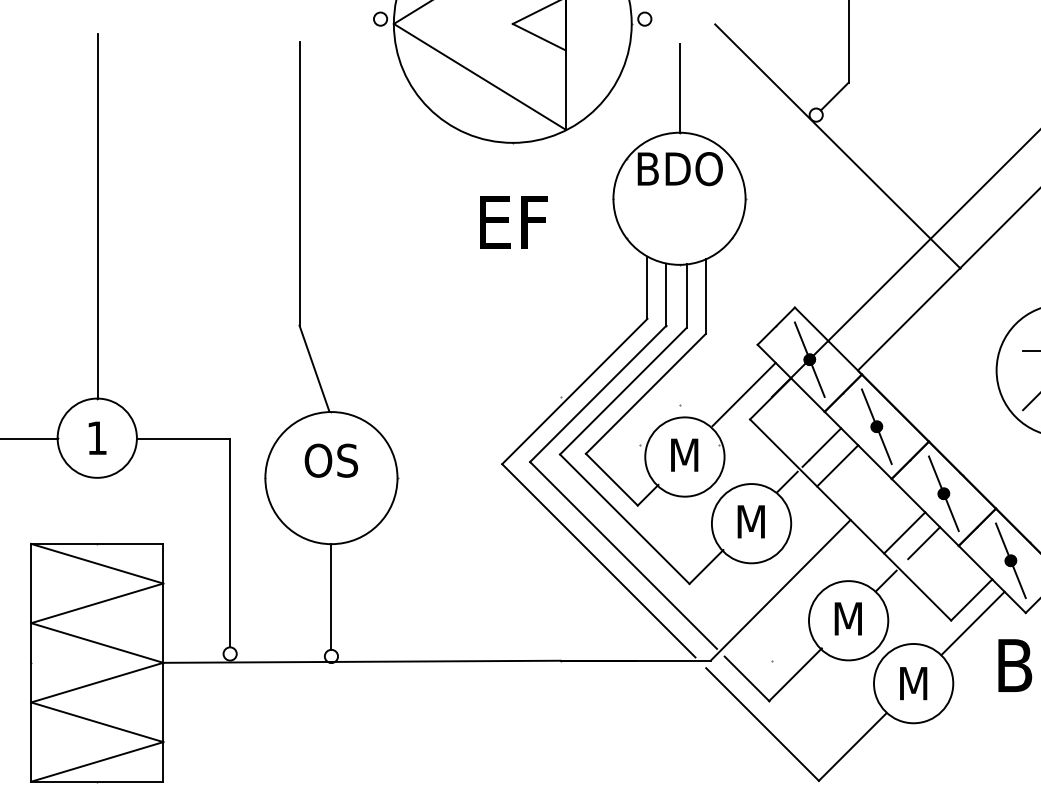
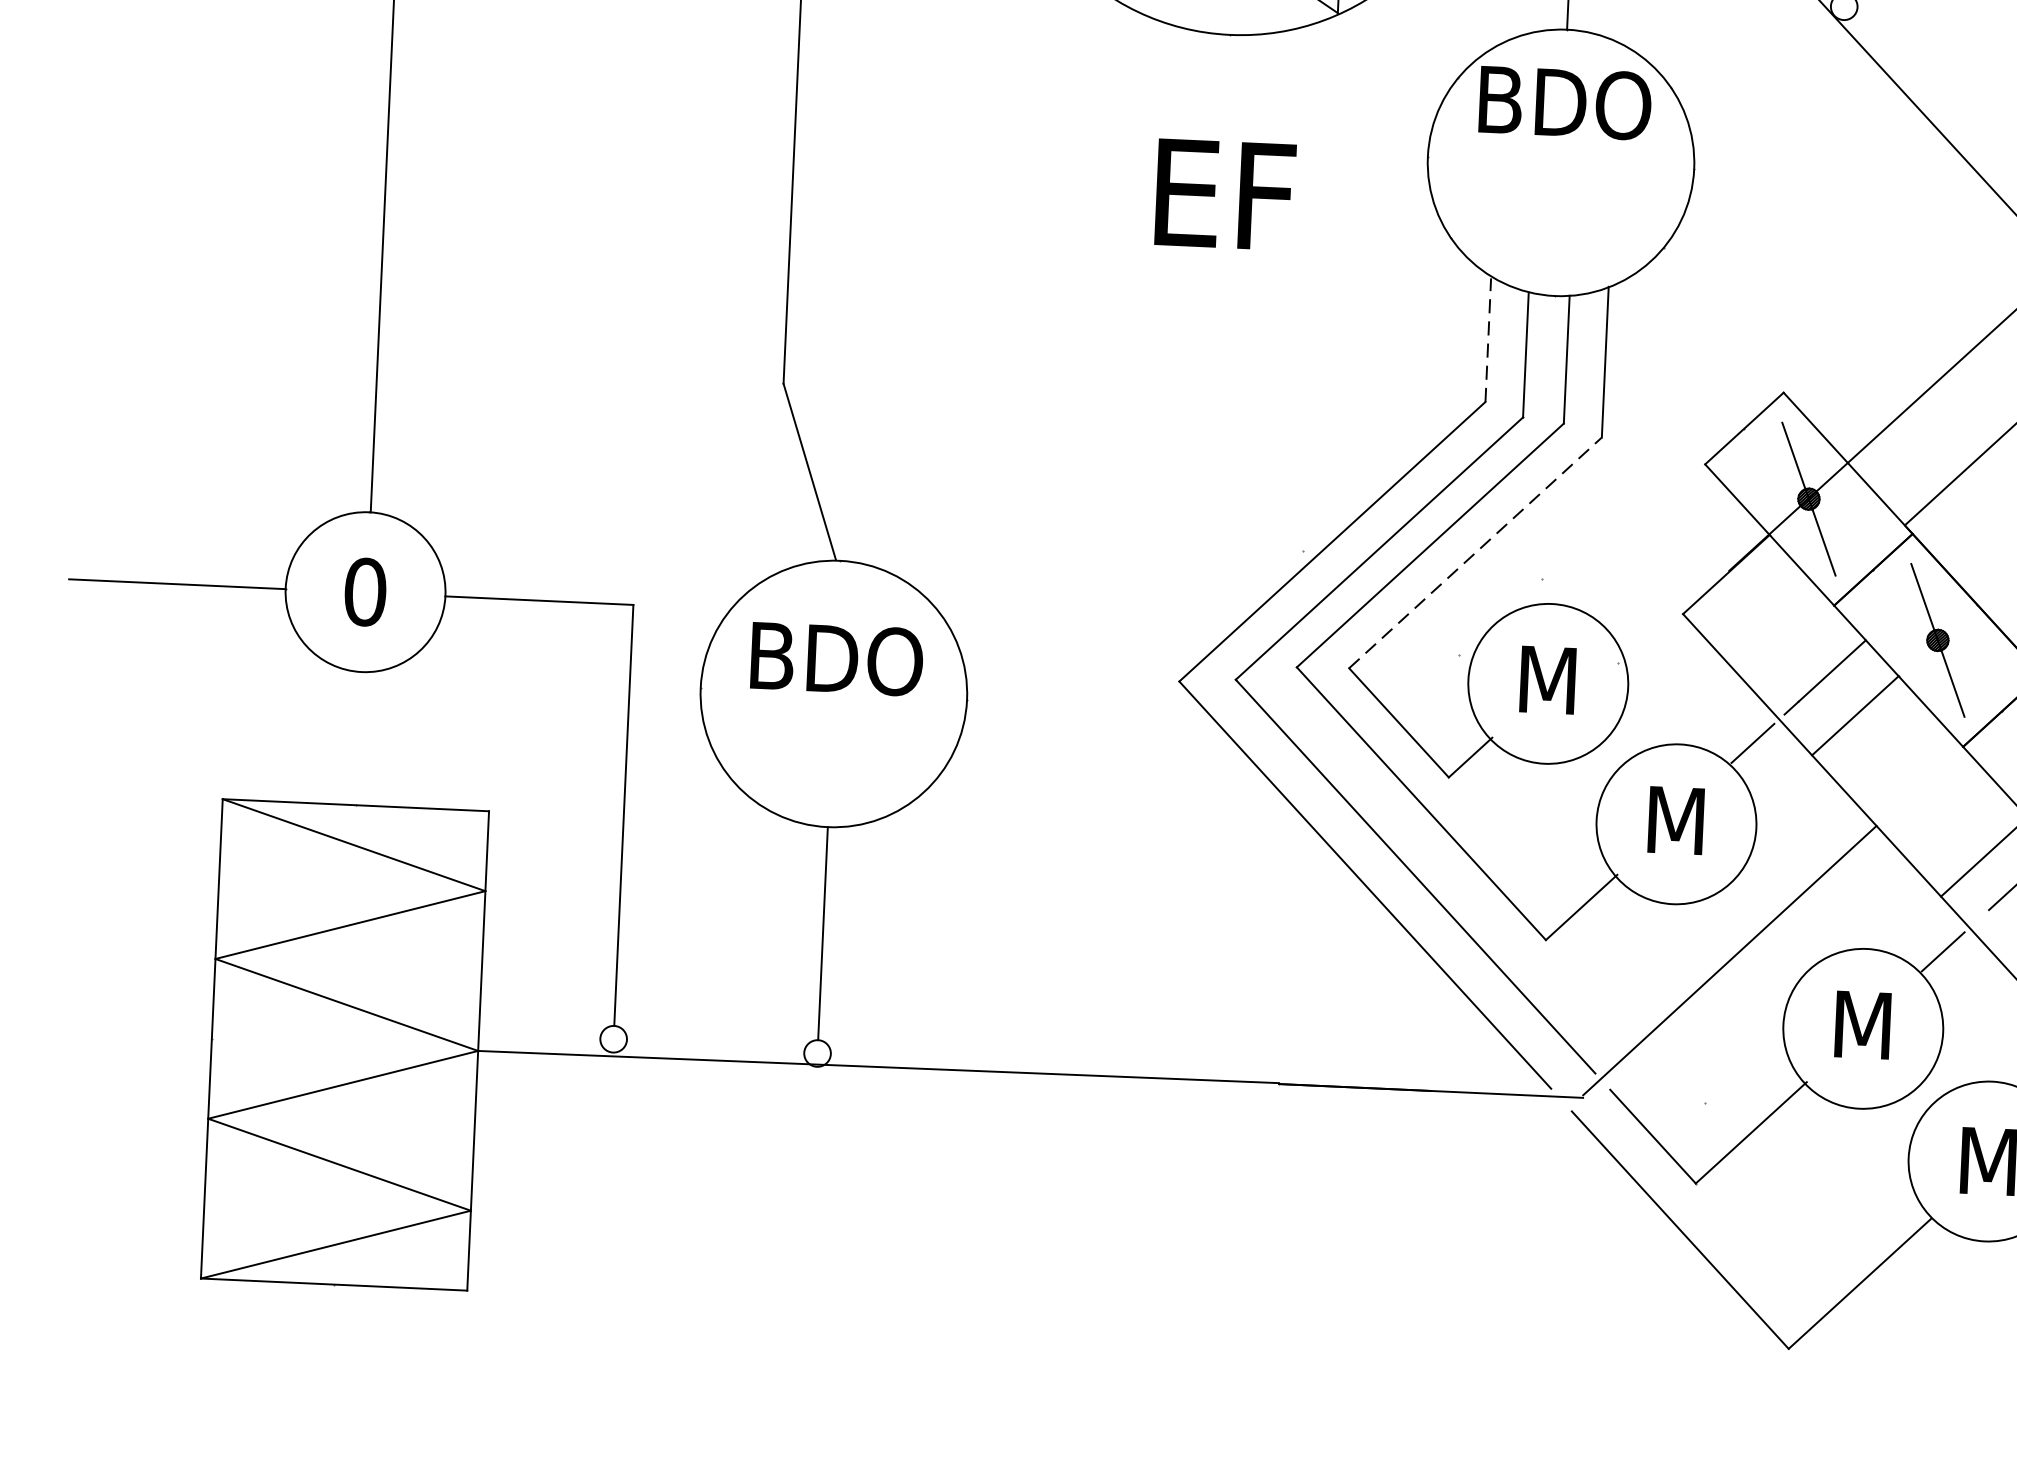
line: (647, 288) -> (1488, 340), solid -> dashed
line: (645, 393) -> (1474, 552), solid -> dashed
line: (743, 394) -> (1672, 563), removed
text: (97, 438) -> (365, 592), 1 -> 0
text: (331, 460) -> (835, 658), OS -> BDO

